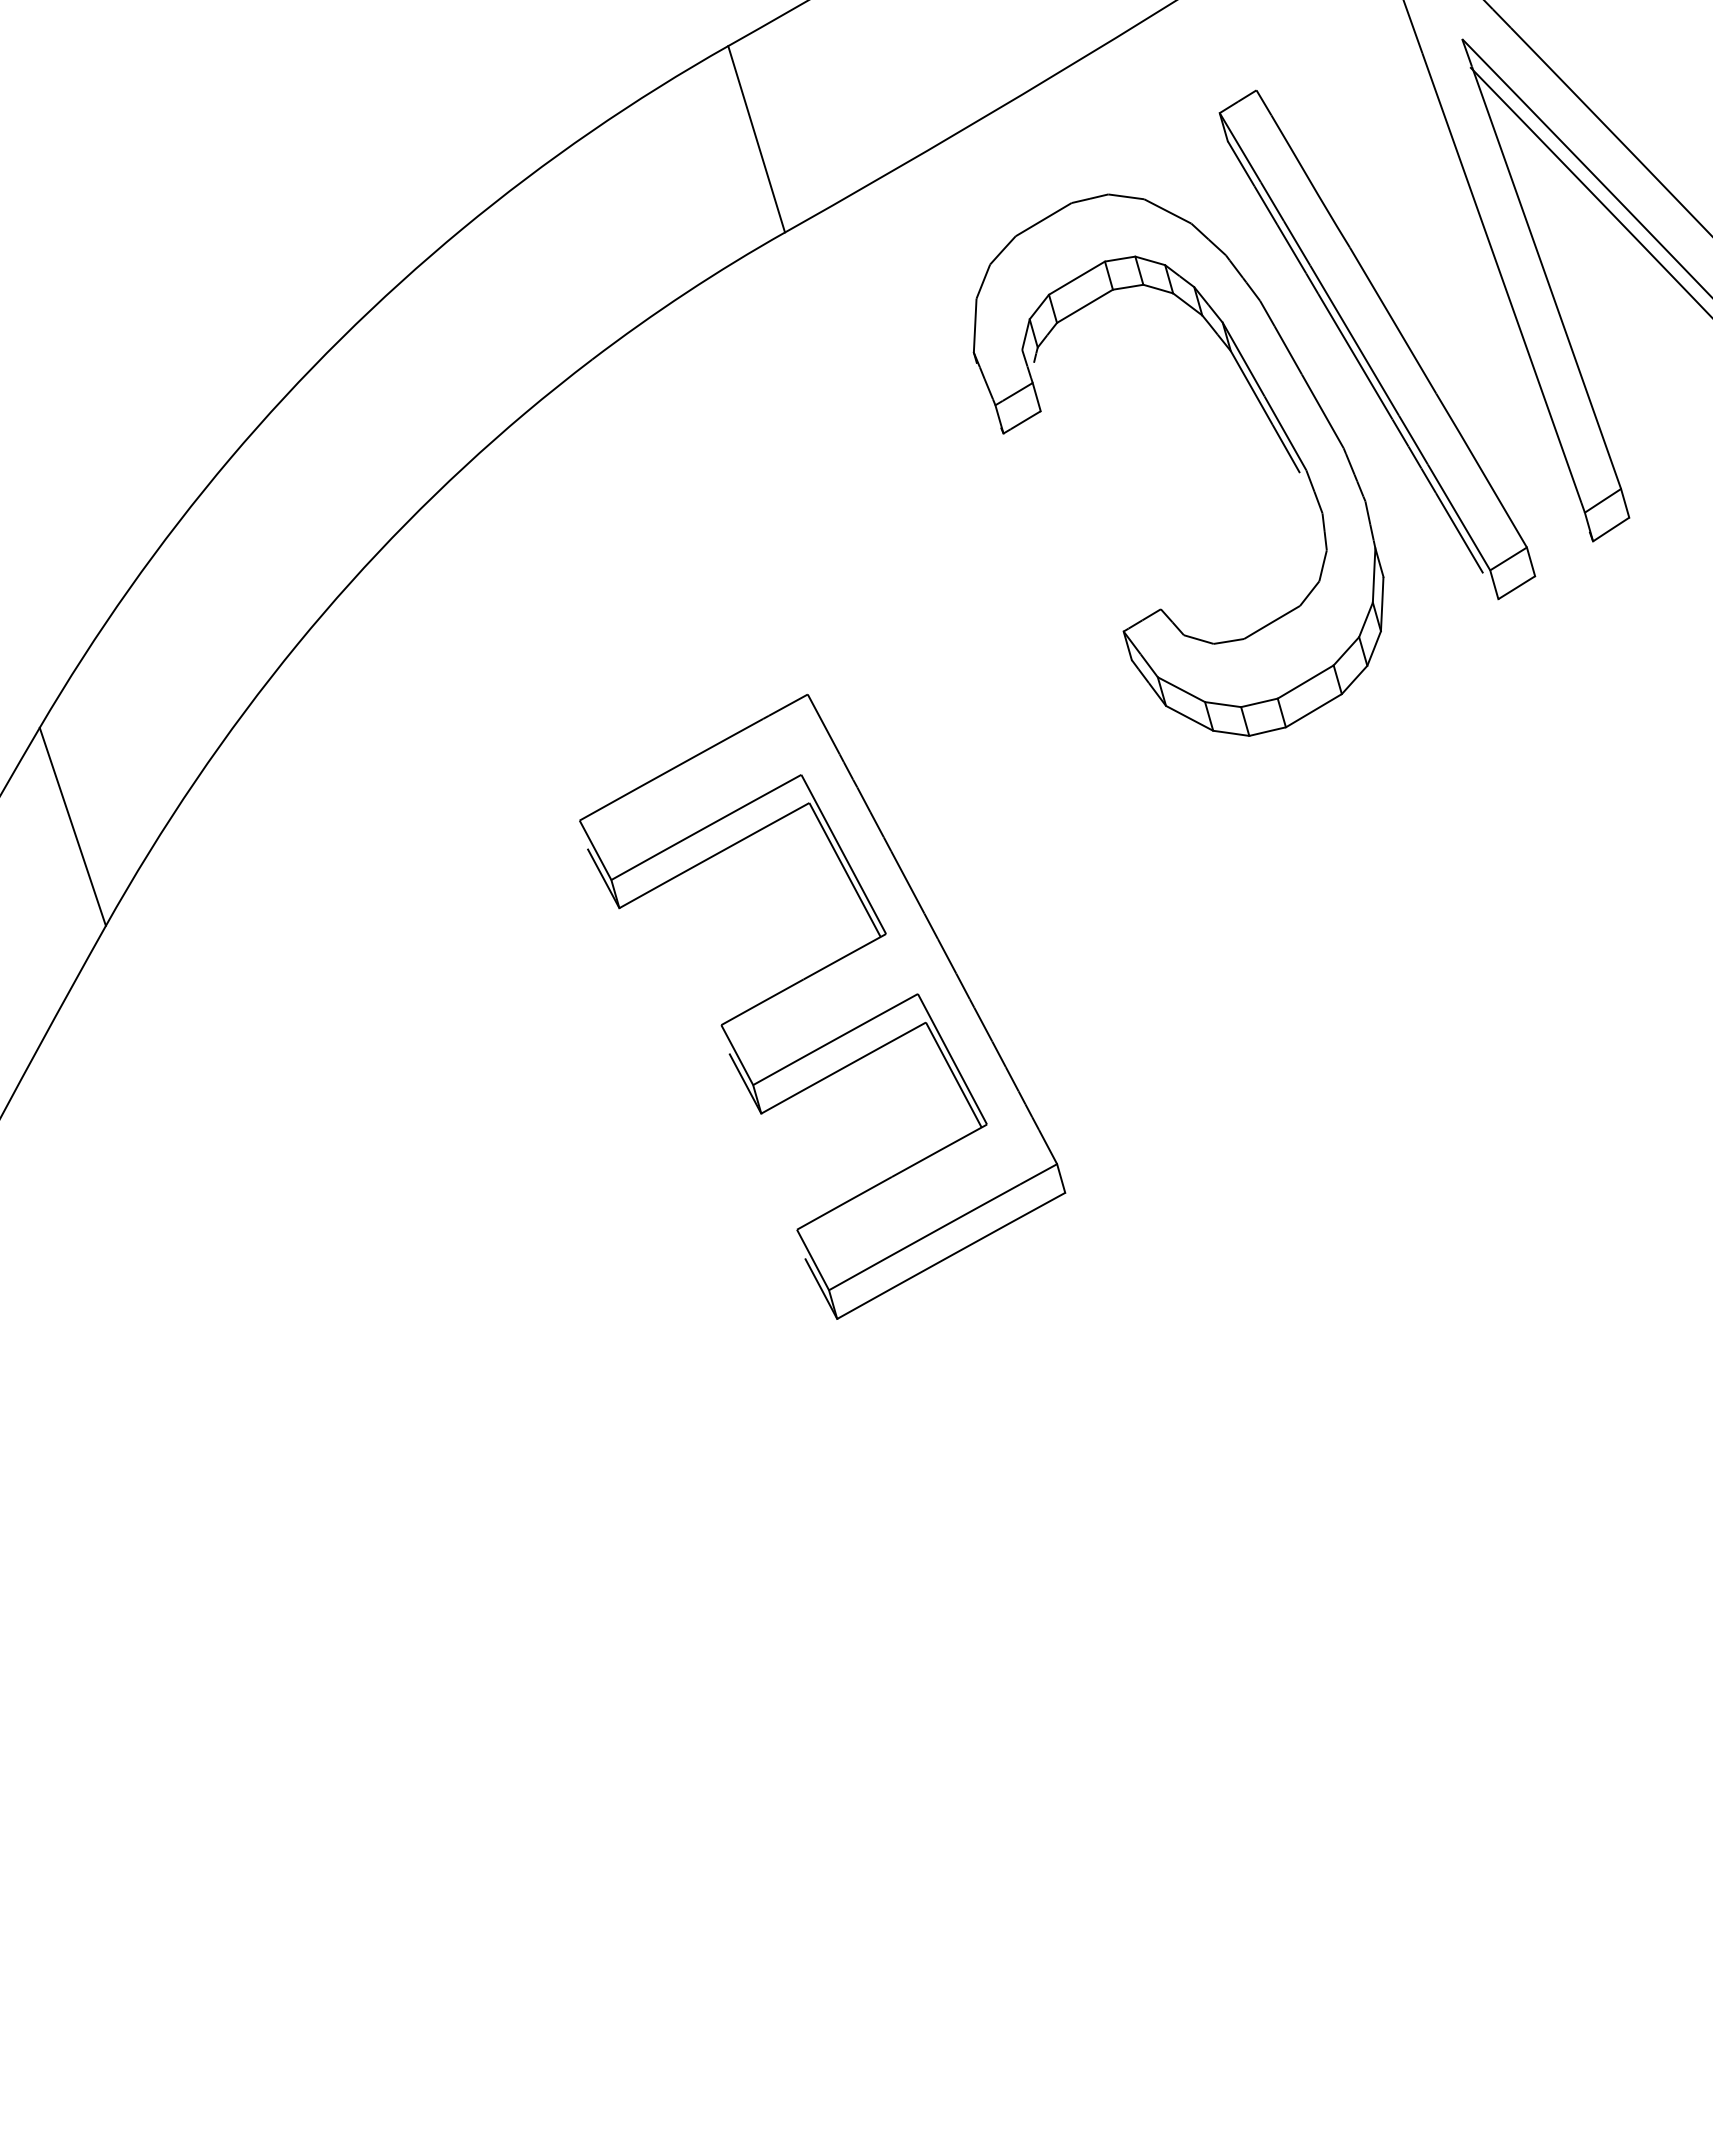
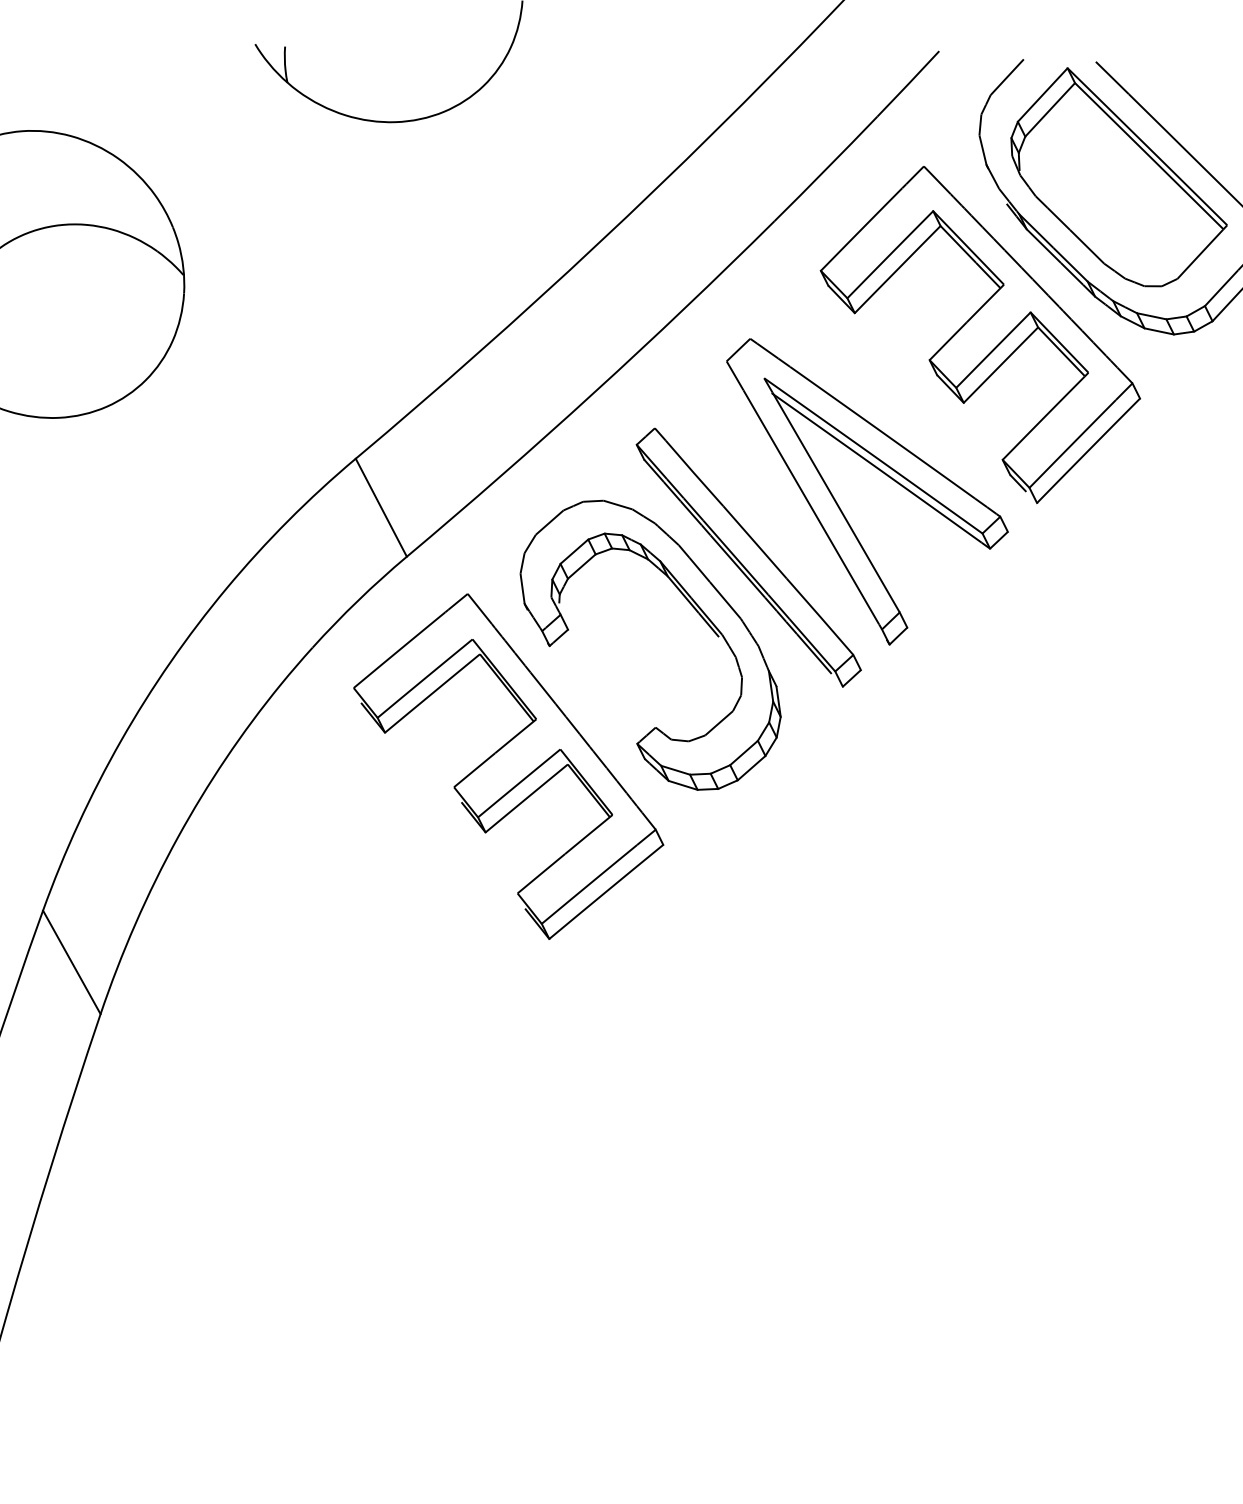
part: (822, 1006) -> (508, 766), moved

